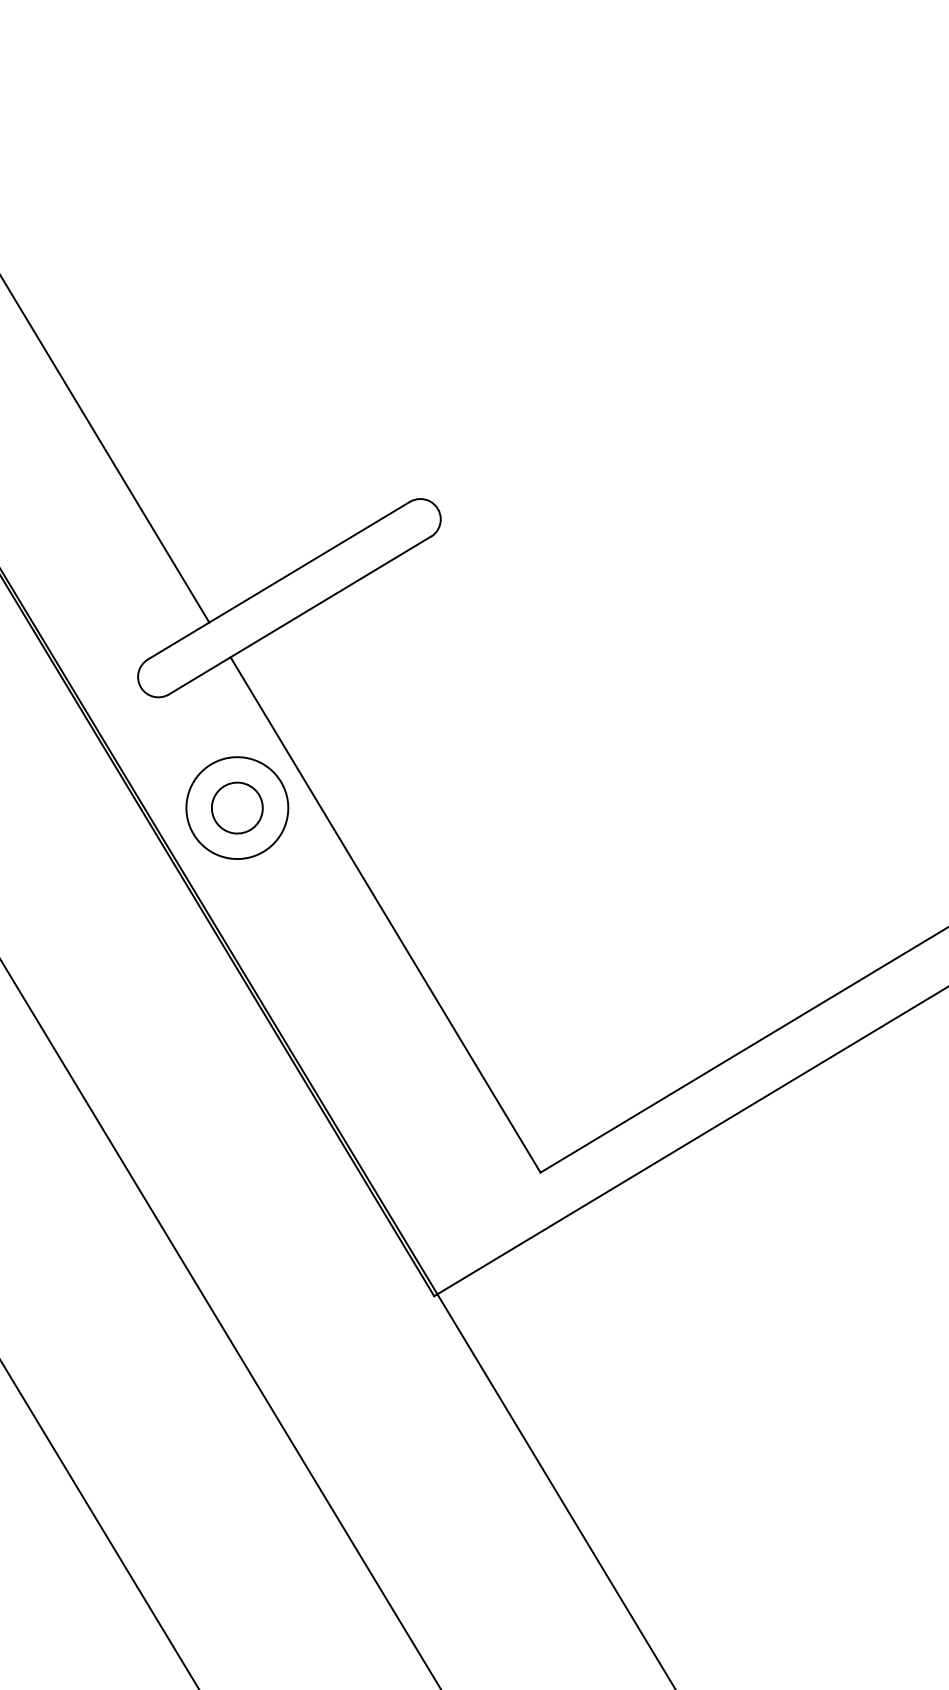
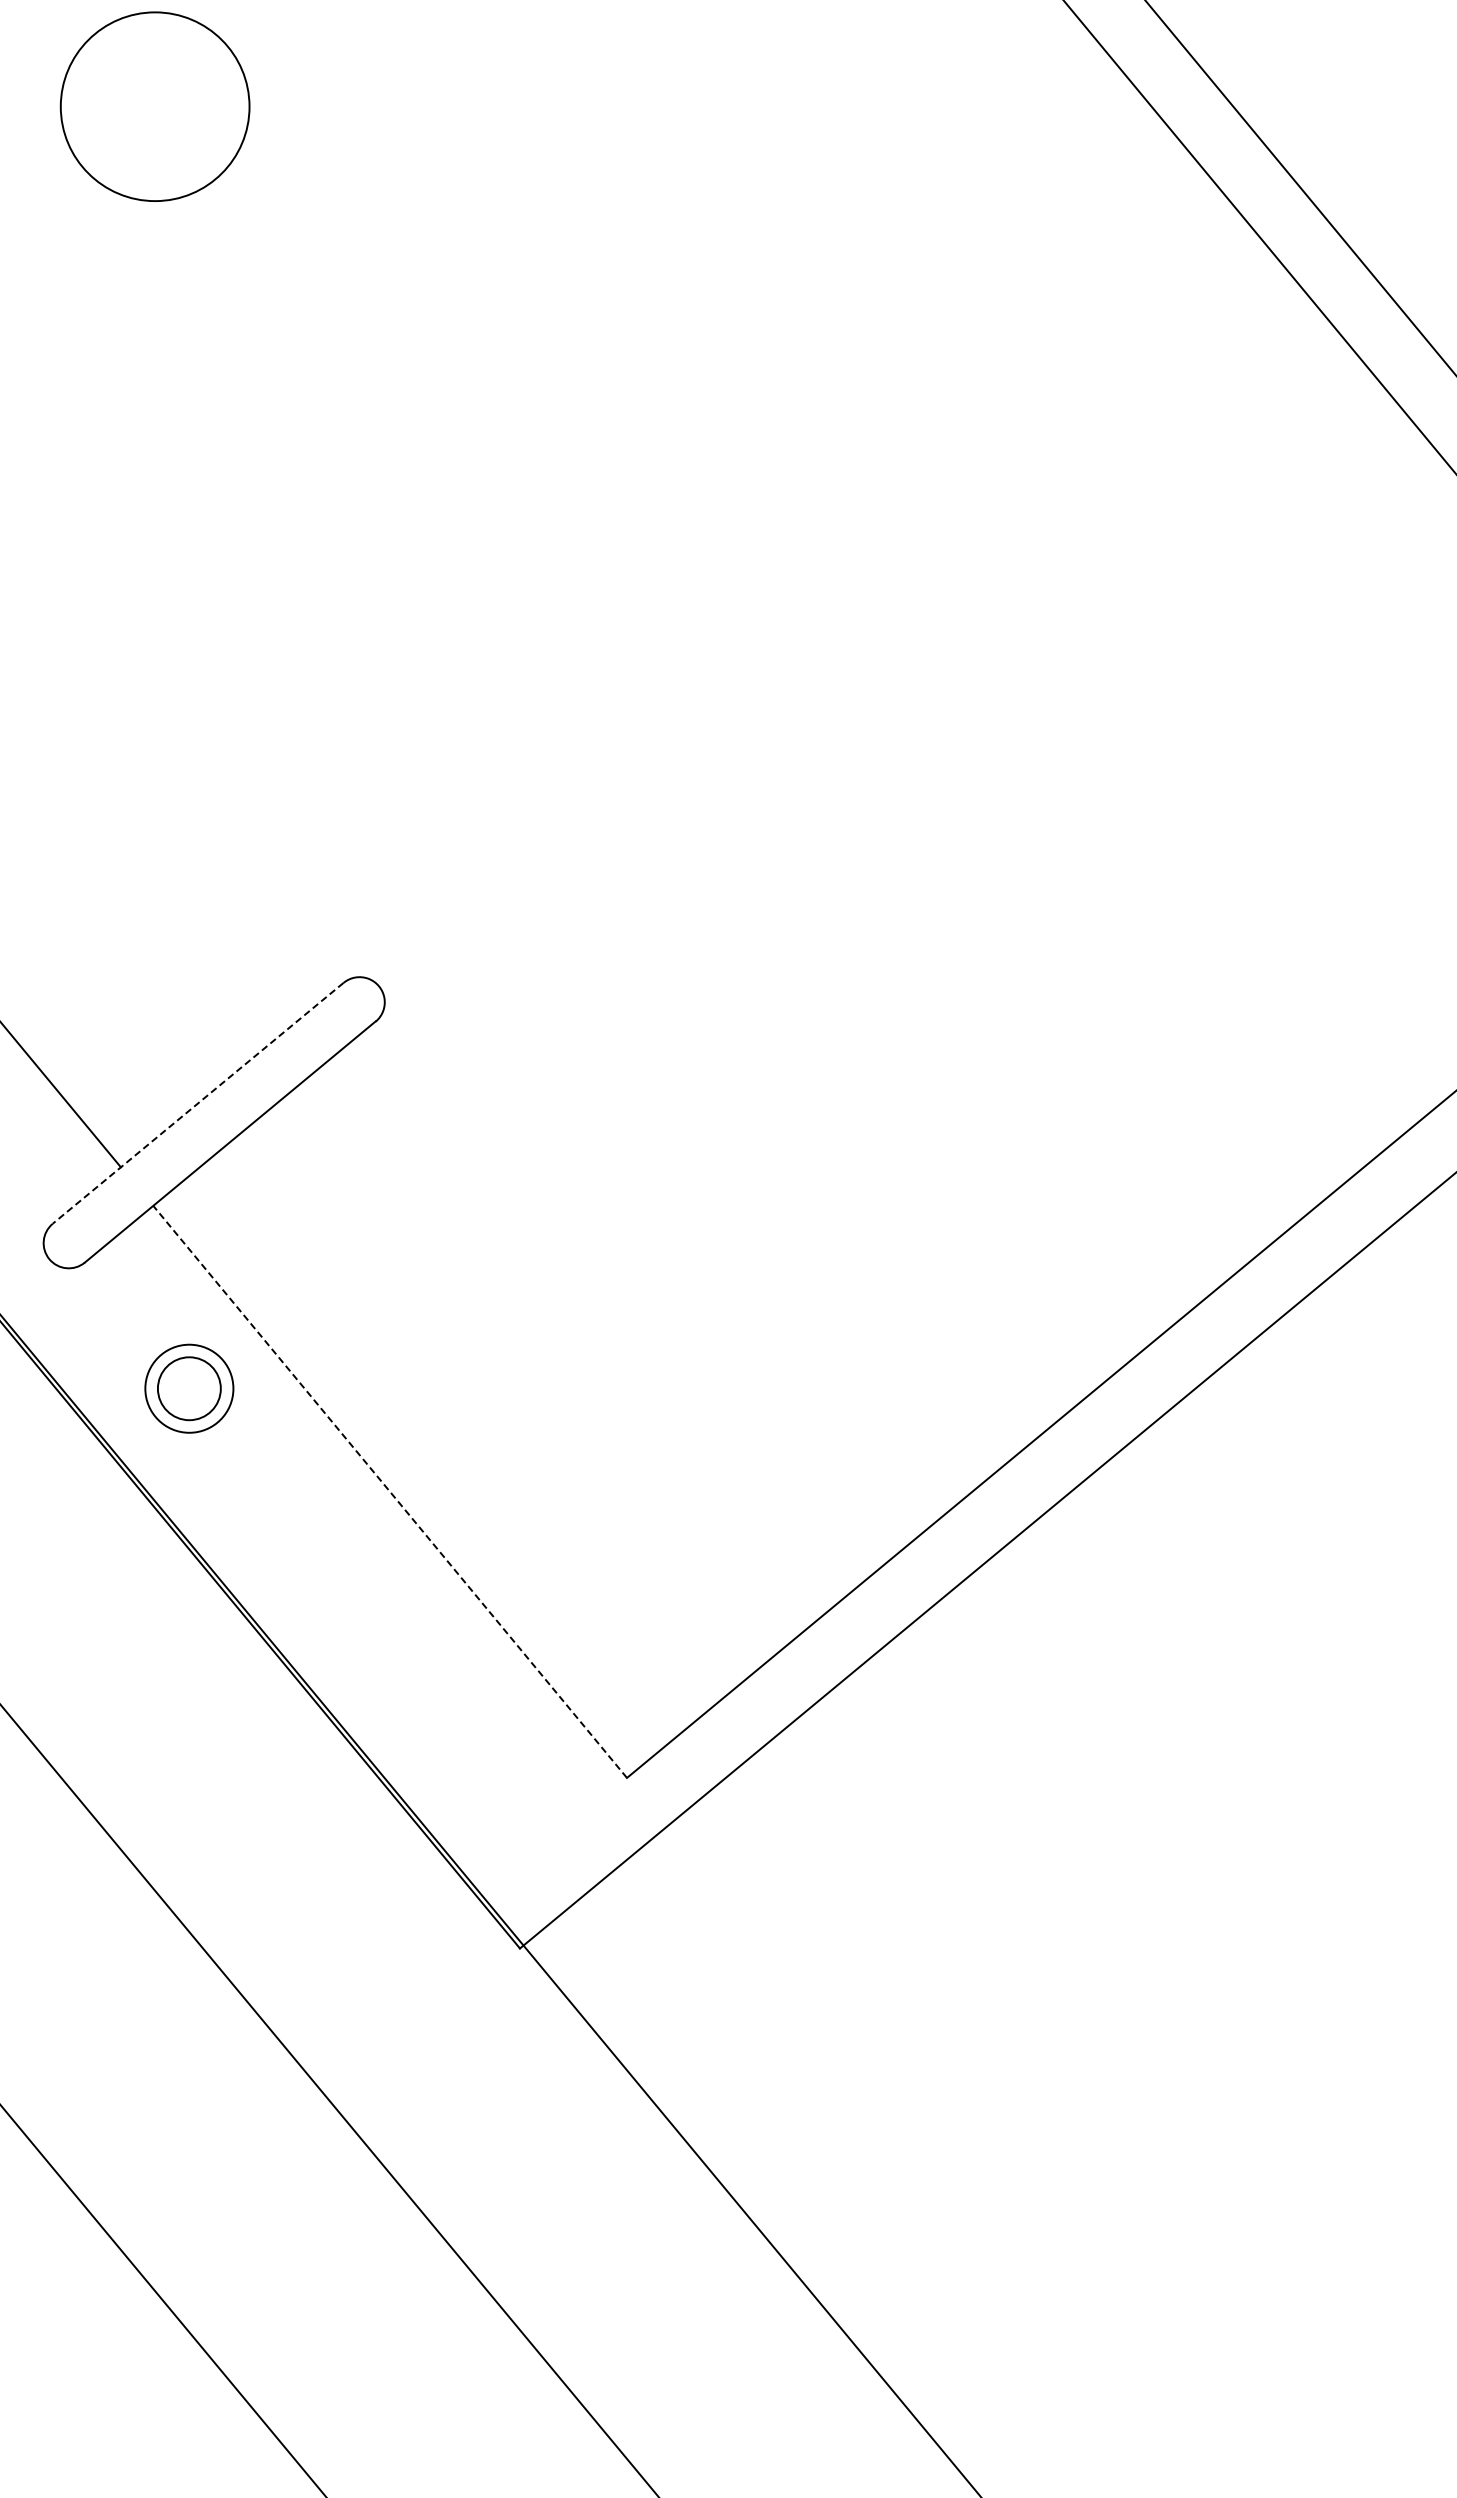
line: (279, 580) -> (198, 1103), solid -> dashed
circle: (237, 807) -> (189, 1388), size x0.7
line: (385, 914) -> (389, 1491), solid -> dashed

